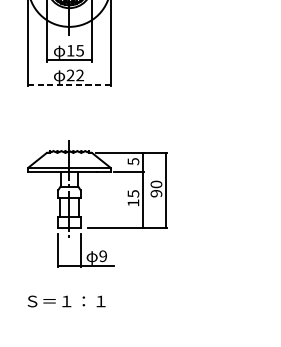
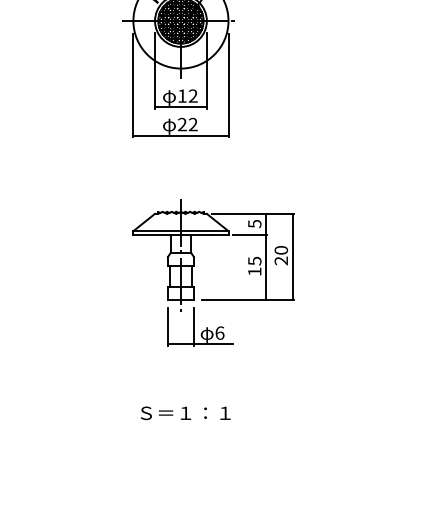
text: (79, 50) -> (192, 95), 15 -> 12
line: (69, 84) -> (180, 135), dashed -> solid
text: (156, 193) -> (281, 260), 90 -> 20
text: (102, 255) -> (219, 332), 9 -> 6
text: (66, 301) -> (185, 413), moved

